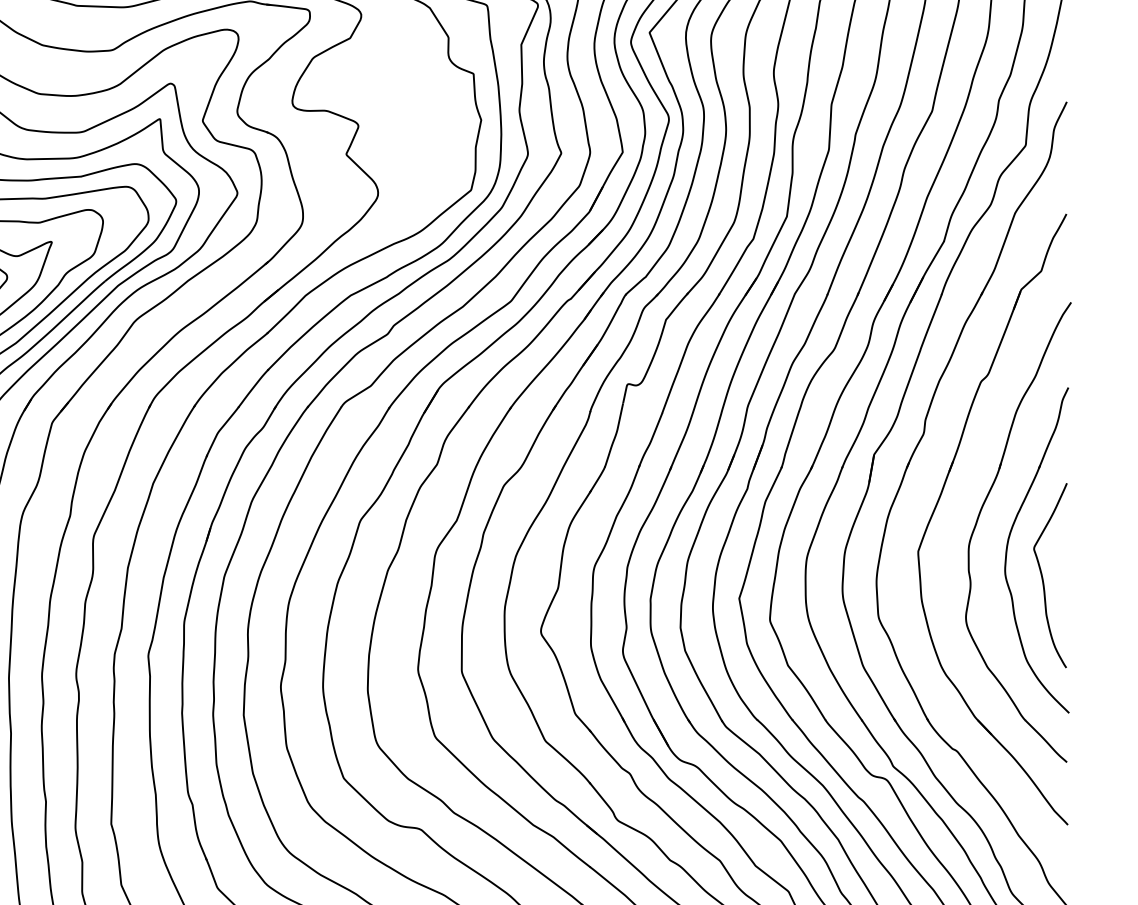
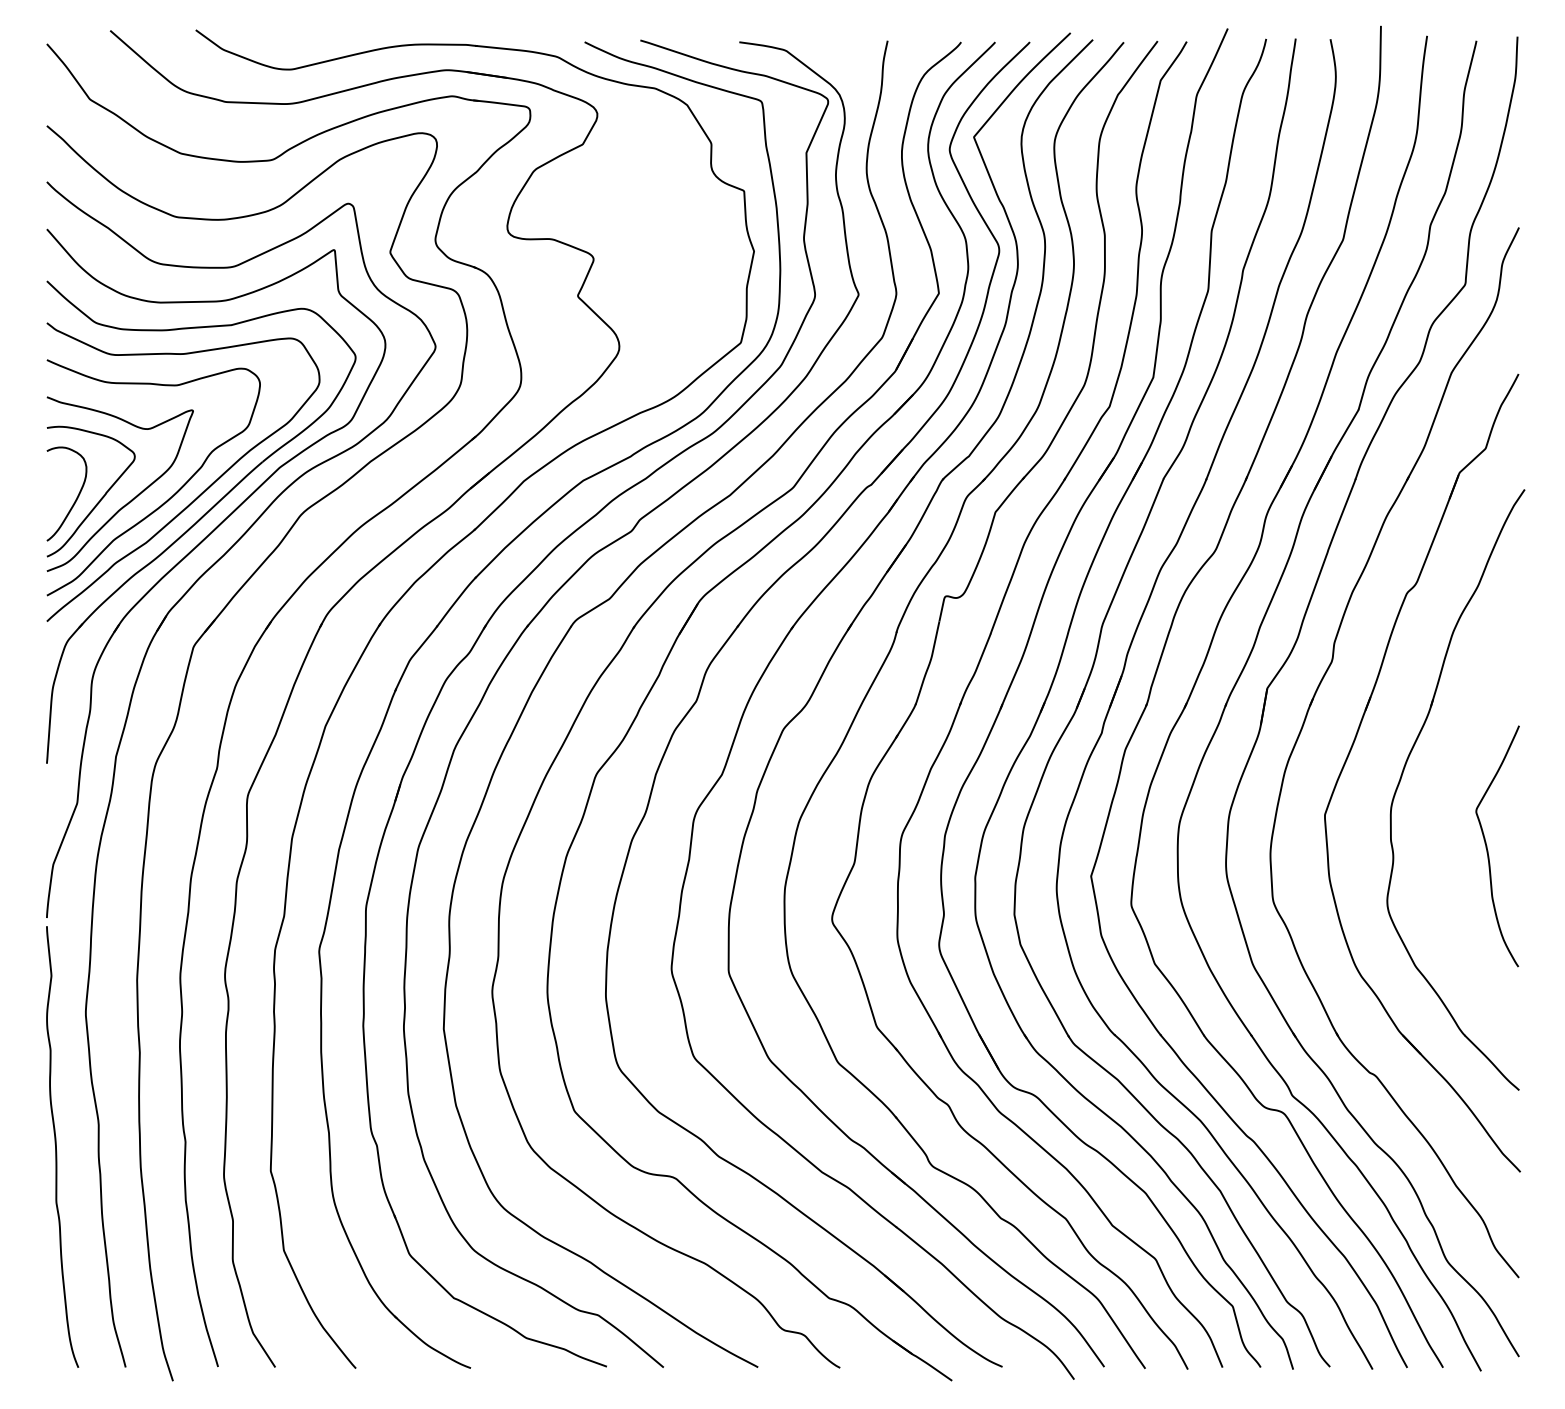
part: (1008, 545) -> (1442, 807), removed

